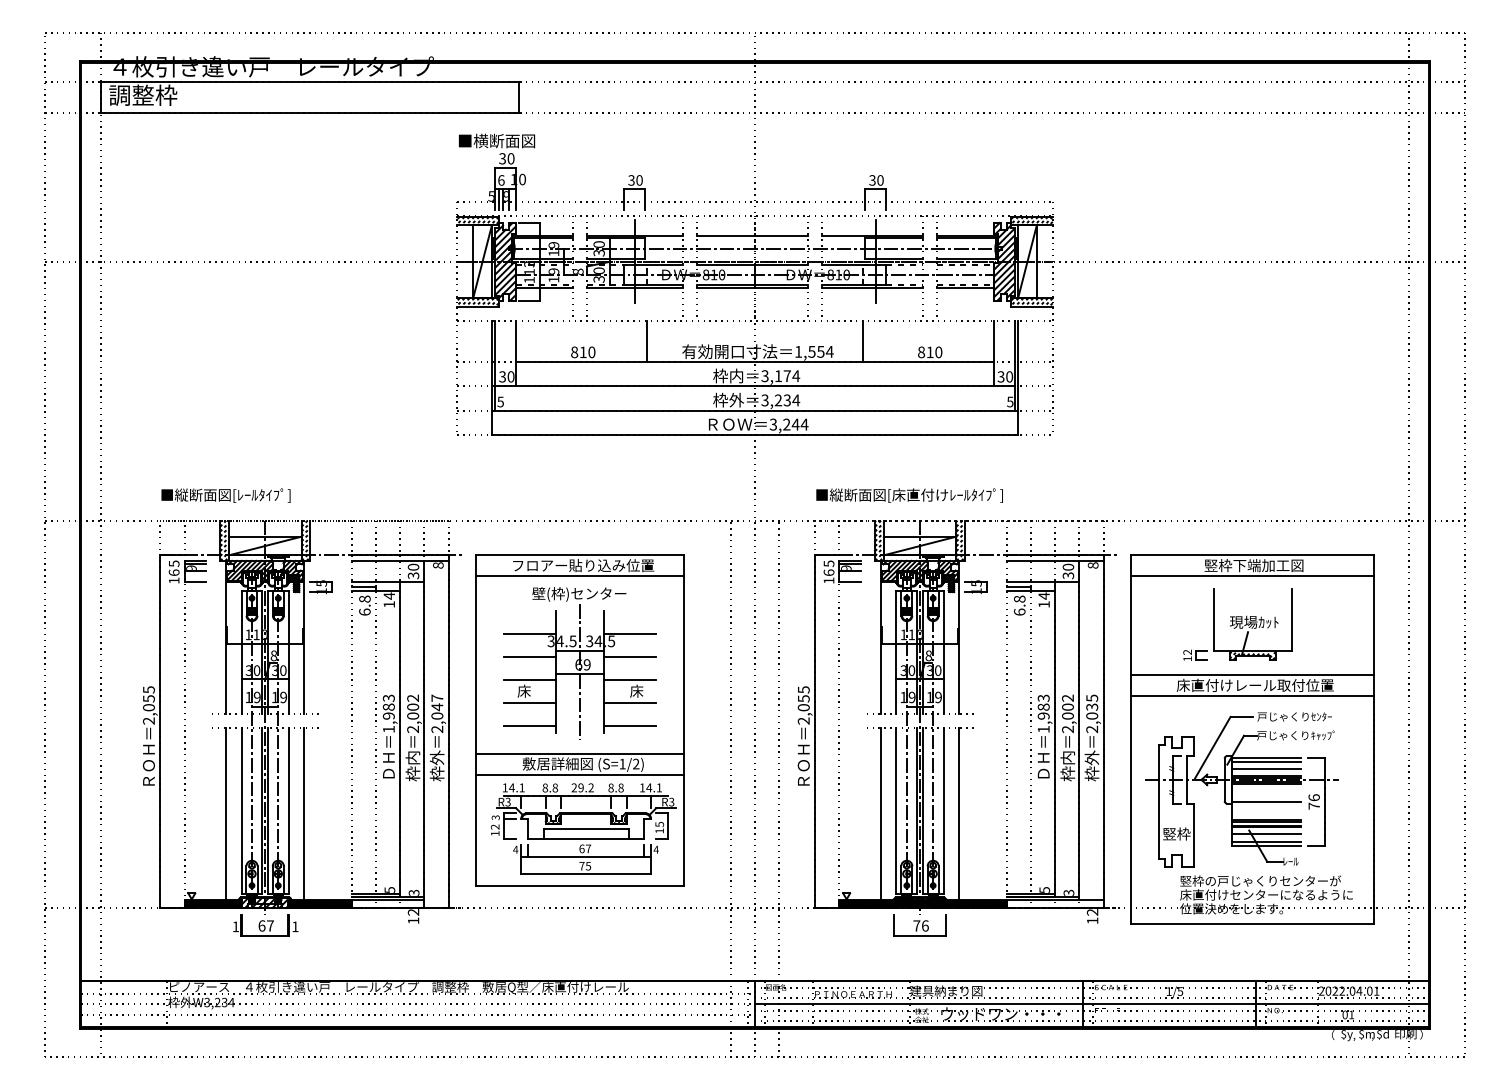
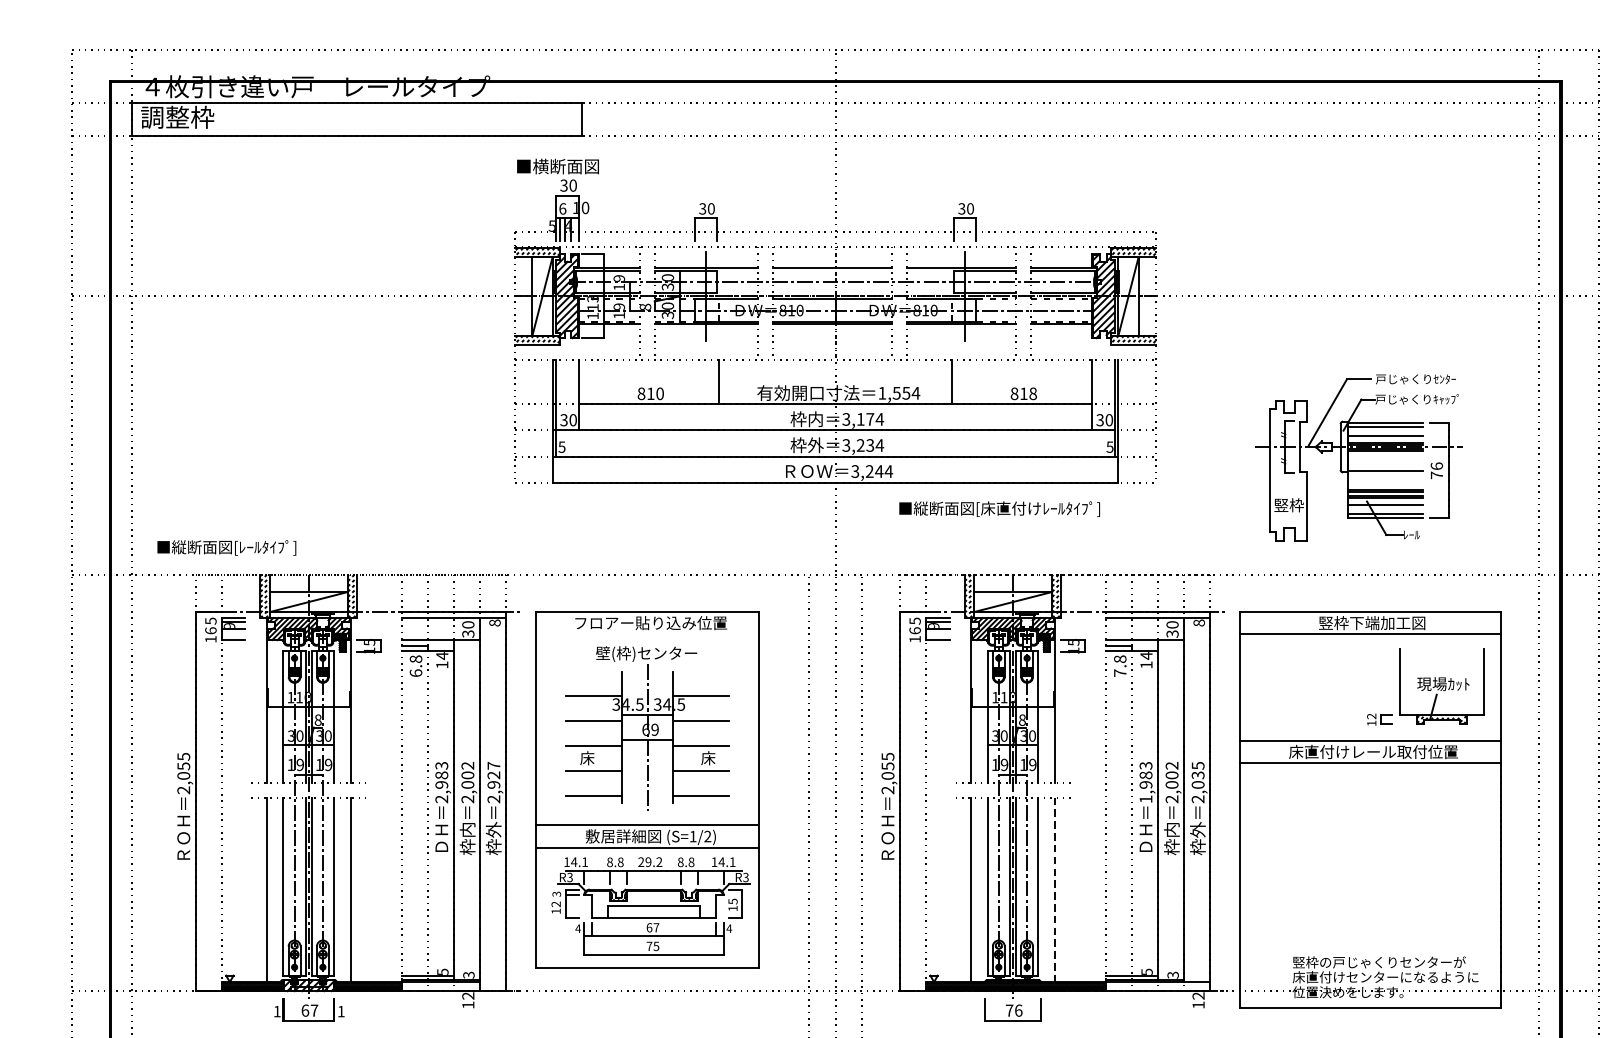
text: (507, 196) -> (569, 226), 9 -> 4
text: (938, 352) -> (1032, 393), 810 -> 818
text: (225, 495) -> (226, 547), moved
text: (909, 495) -> (999, 509), moved
line: (580, 576) -> (647, 634), removed
text: (1019, 611) -> (1119, 672), 6.8 -> 7.8
part: (1237, 624) -> (1425, 686), moved
text: (437, 711) -> (494, 780), 2,047 -> 2,927
text: (388, 729) -> (441, 799), 1,983 -> 2,983
part: (1241, 789) -> (1358, 457), moved
line: (959, 813) -> (1055, 889), solid -> dashed

